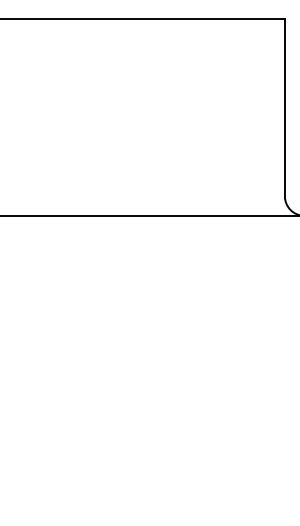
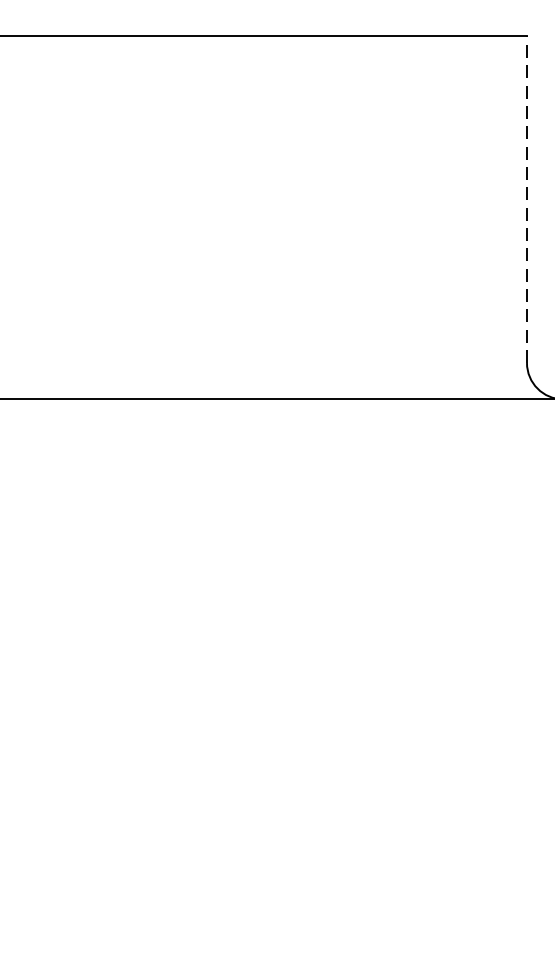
line: (284, 107) -> (526, 198), solid -> dashed

